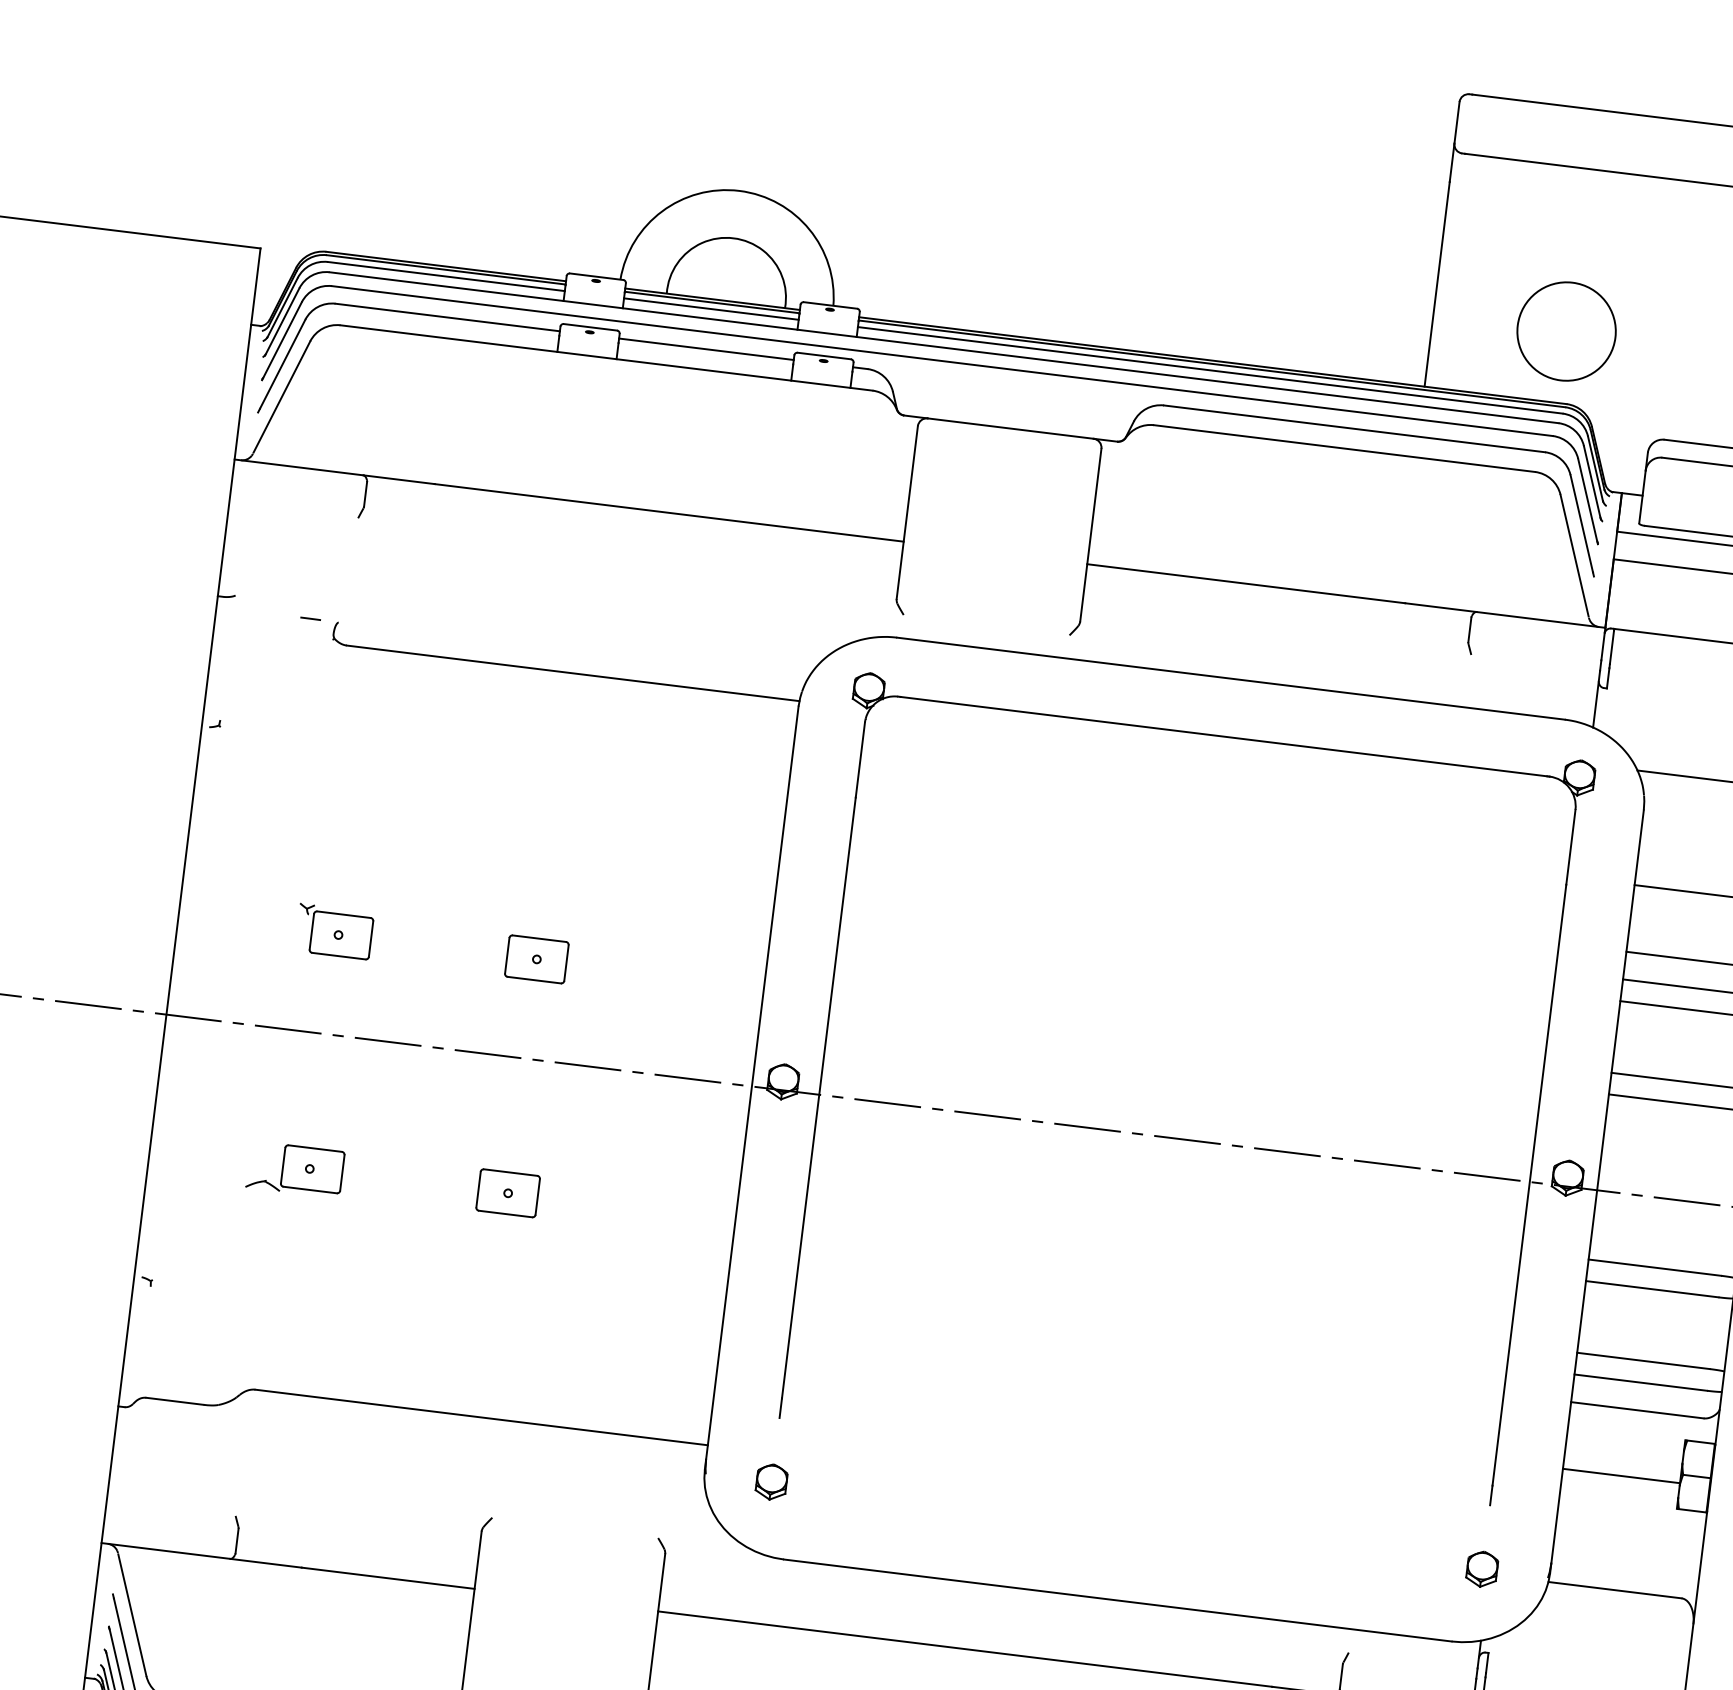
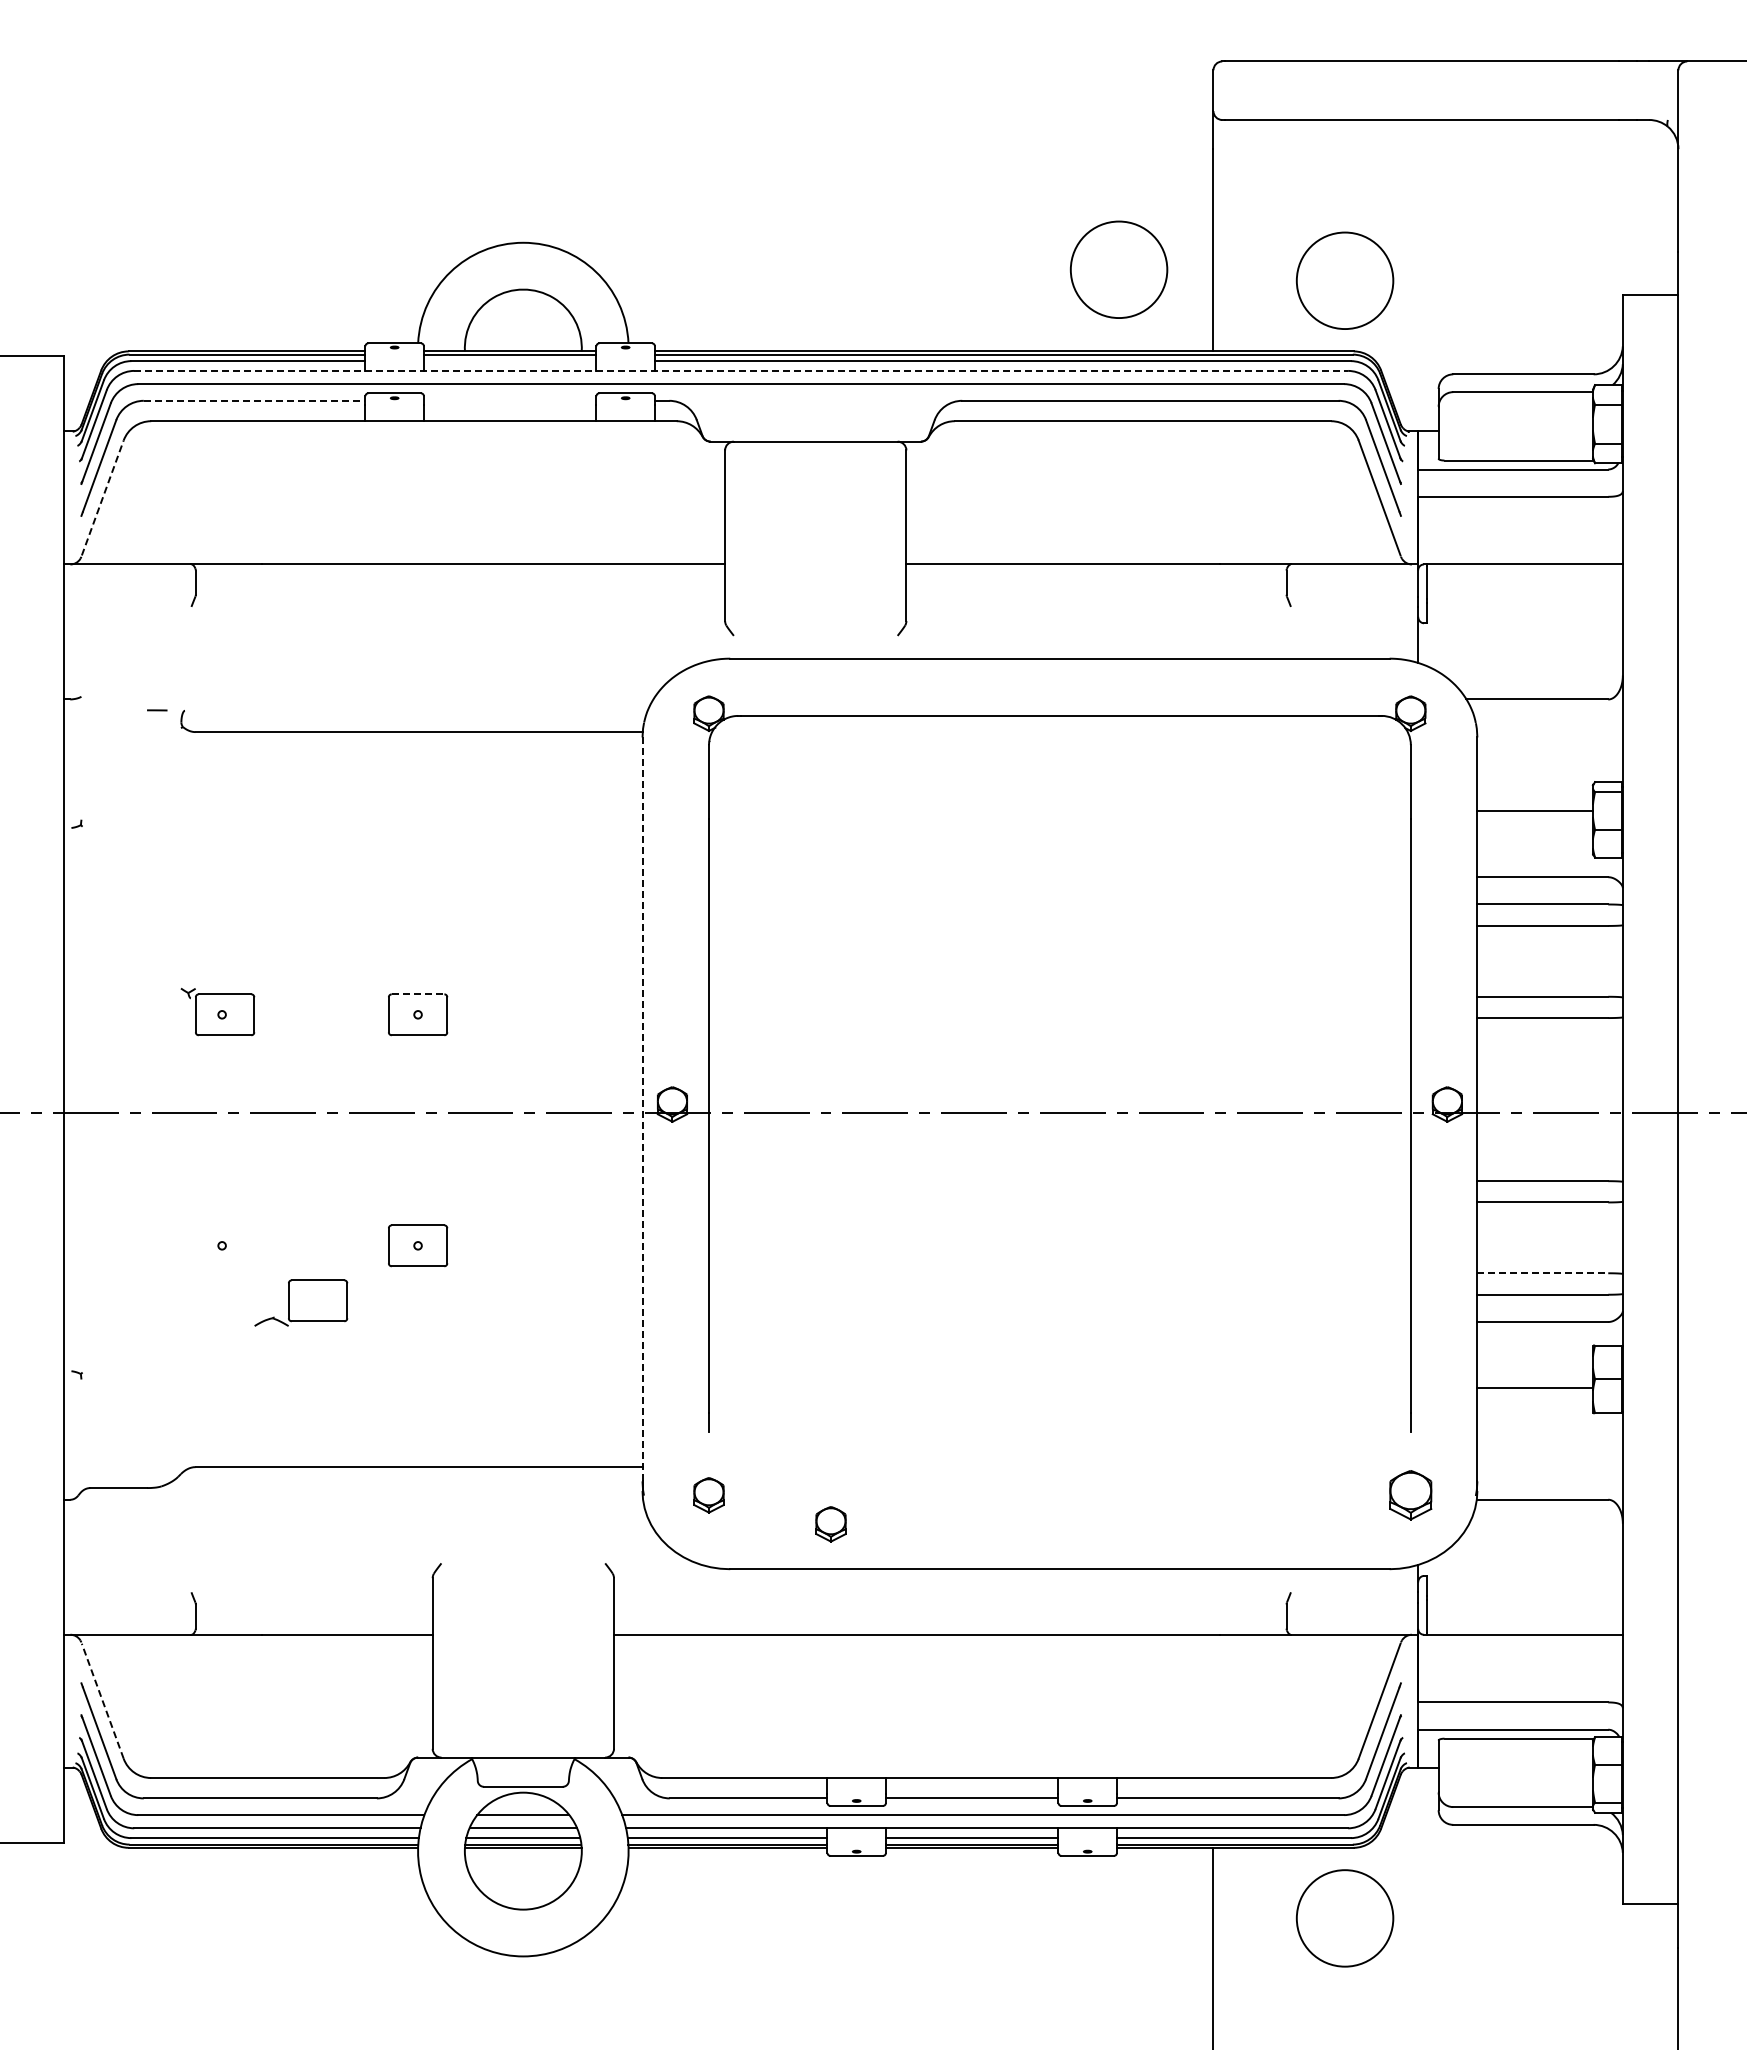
circle: (1338, 291) -> (1118, 269), added
line: (710, 309) -> (509, 361), removed
line: (447, 317) -> (254, 400), solid -> dashed
line: (944, 347) -> (741, 370), solid -> dashed
line: (705, 348) -> (509, 400), removed
line: (281, 396) -> (102, 497), solid -> dashed
line: (539, 938) -> (418, 994), solid -> dashed
line: (752, 1083) -> (642, 1109), solid -> dashed
part: (295, 1168) -> (301, 1302), moved
line: (1644, 1361) -> (1543, 1273), solid -> dashed
part: (891, 1526) -> (830, 1524), added
part: (1481, 1569) -> (1410, 1495), size x1.4
line: (132, 1614) -> (102, 1700), solid -> dashed

